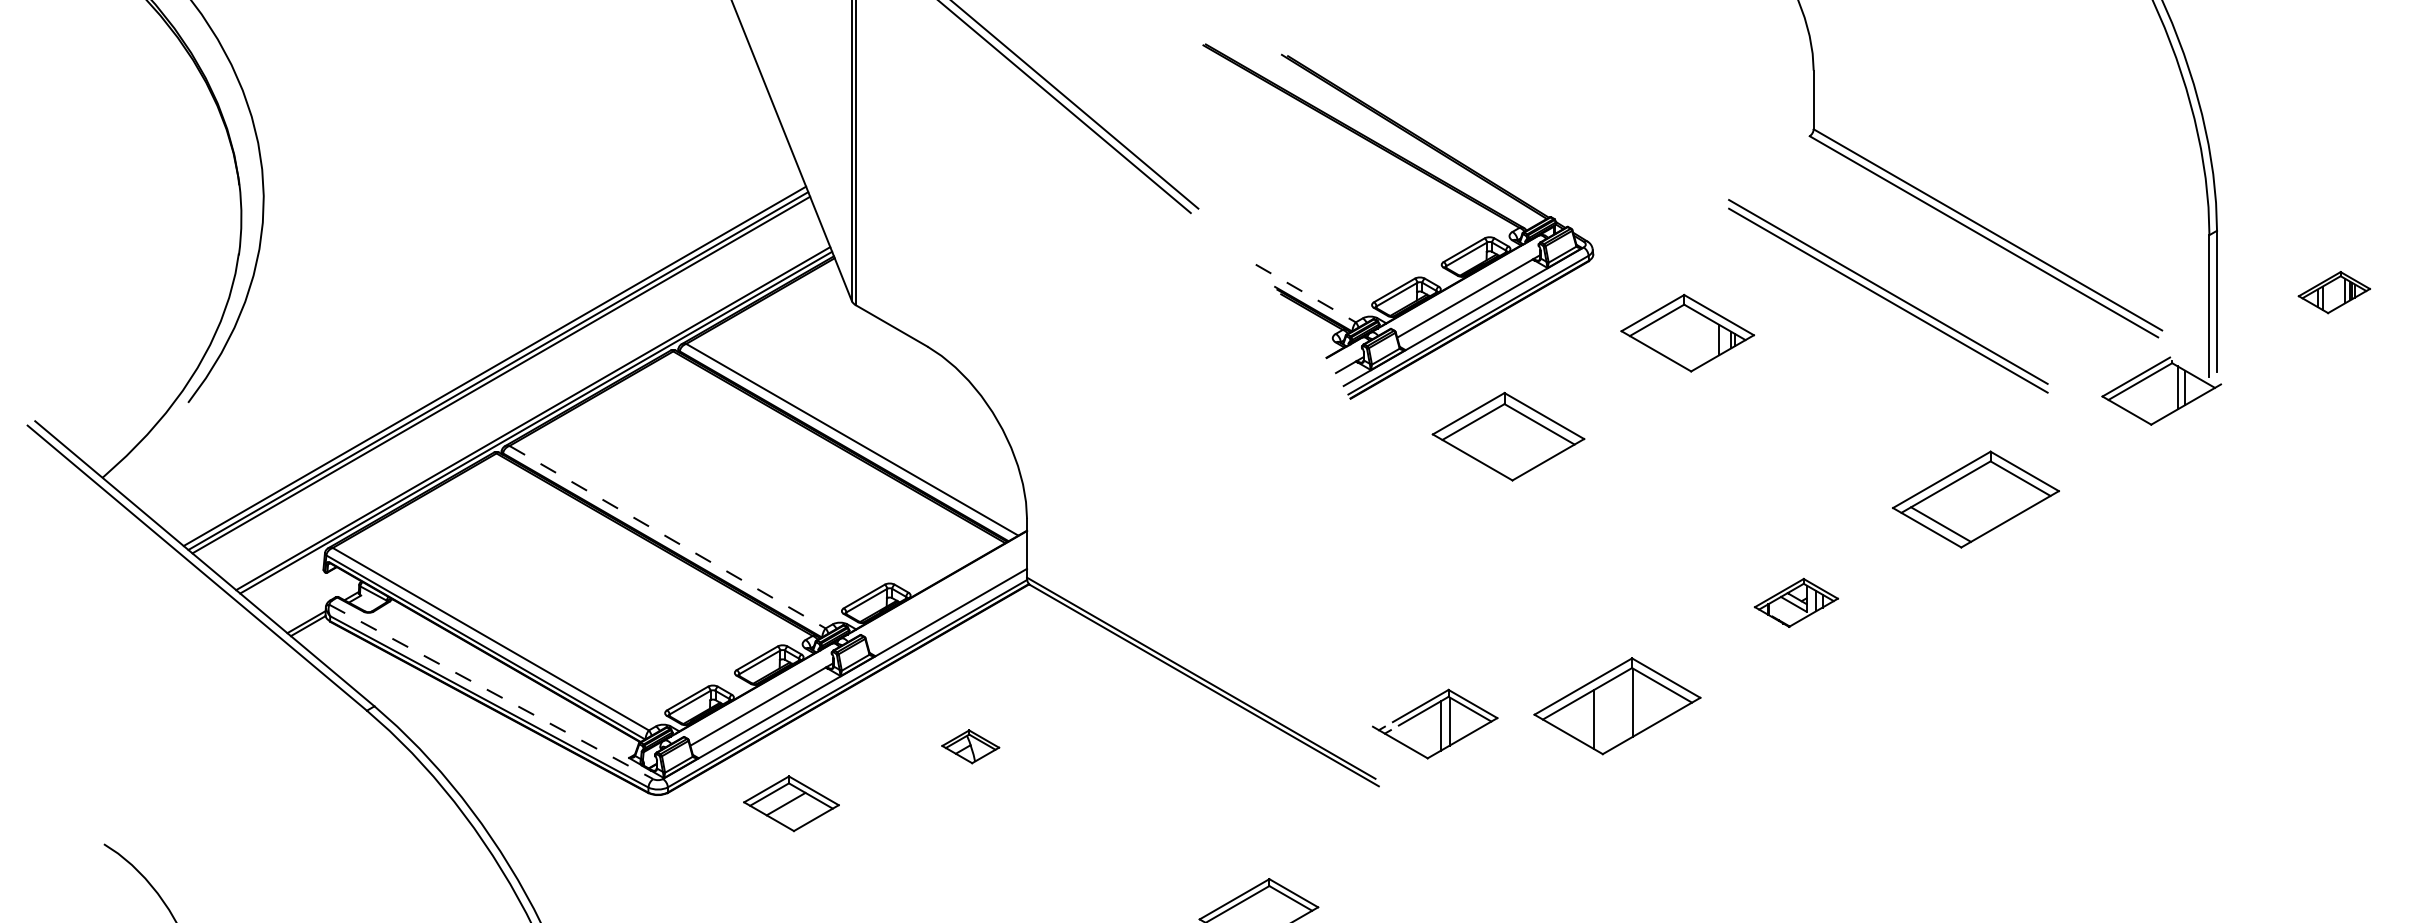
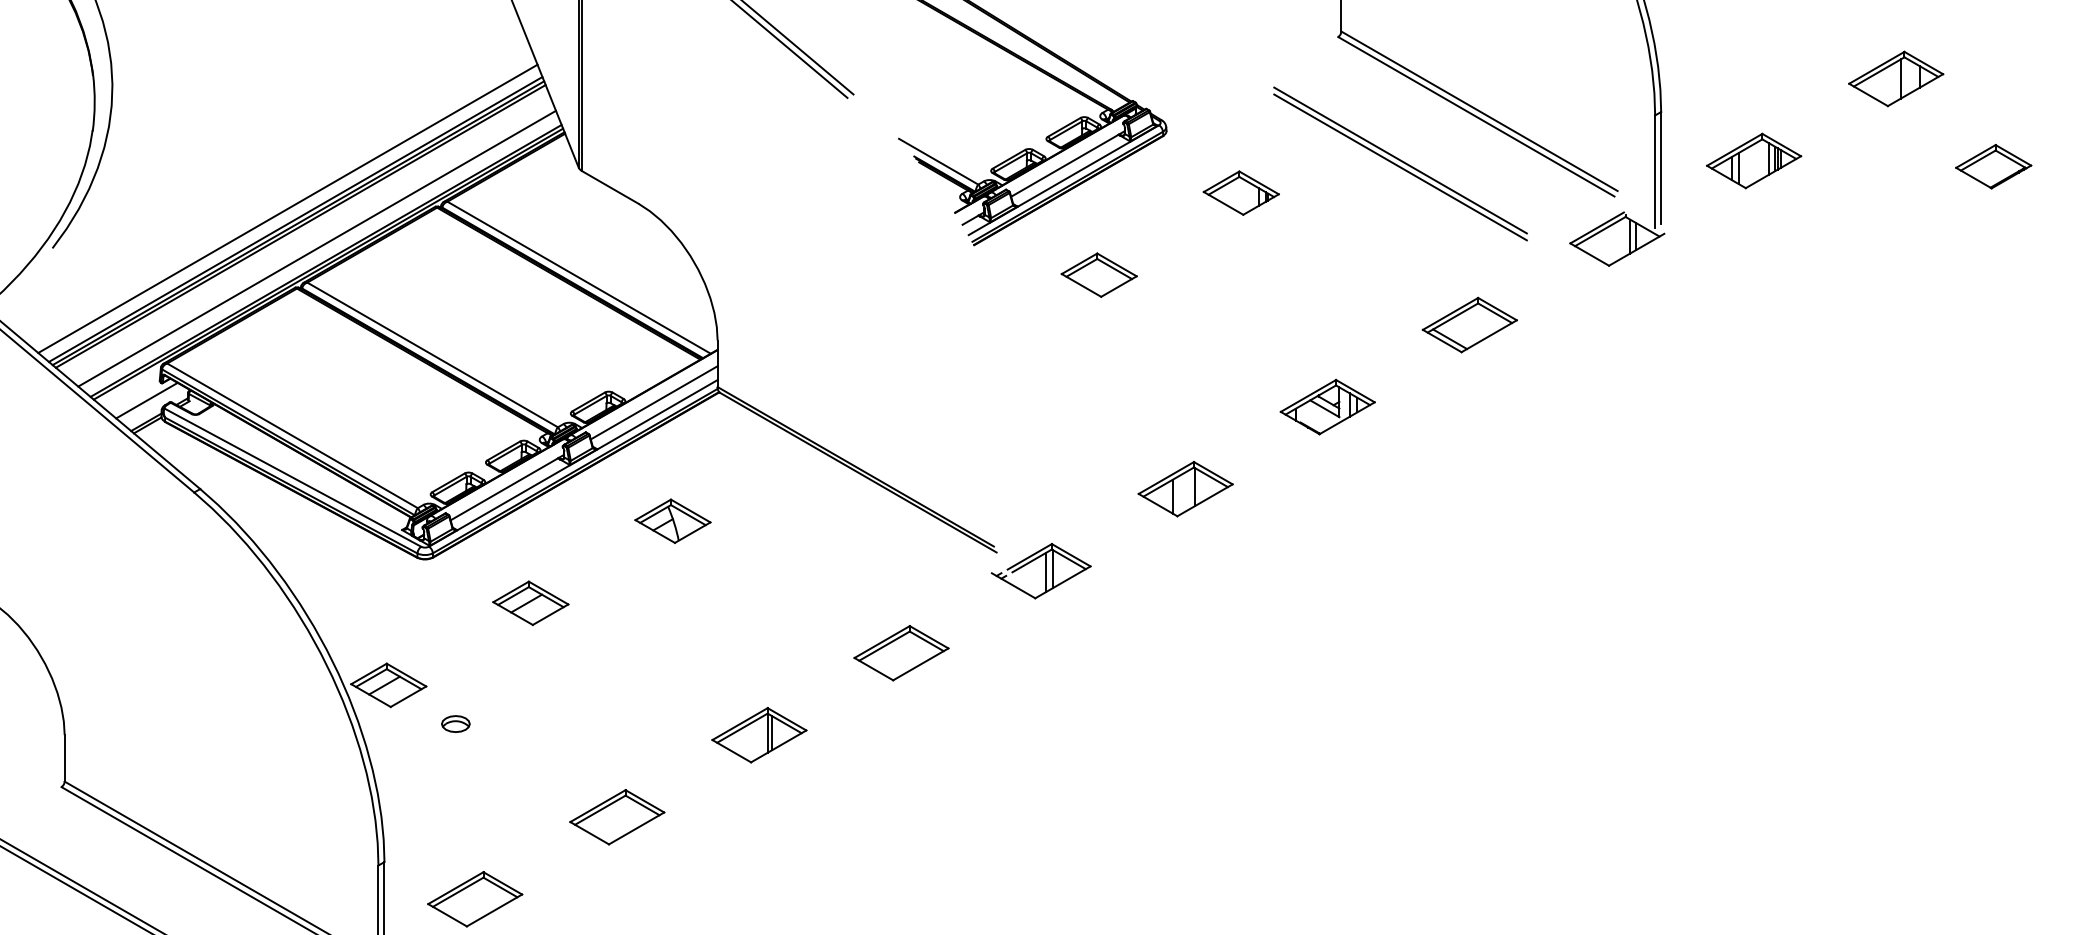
part: (2334, 291) -> (1754, 160), size x1.67
line: (1305, 293) -> (938, 161), dashed -> solid
part: (1686, 332) -> (1240, 192), size x0.71
line: (484, 352) -> (287, 208), added
line: (522, 402) -> (317, 248), added
part: (1507, 435) -> (1098, 274), size x0.62
part: (1975, 498) -> (1469, 324), size x0.71
line: (667, 536) -> (432, 354), dashed -> solid
line: (306, 594) -> (146, 400), added
line: (946, 597) -> (653, 402), added
part: (1796, 602) -> (1327, 406), size x1.43
line: (490, 691) -> (292, 477), dashed -> solid
part: (1617, 706) -> (1185, 489), size x0.71
part: (1434, 724) -> (1040, 571), moved
part: (970, 745) -> (672, 520), size x1.67
part: (791, 802) -> (530, 602), moved

